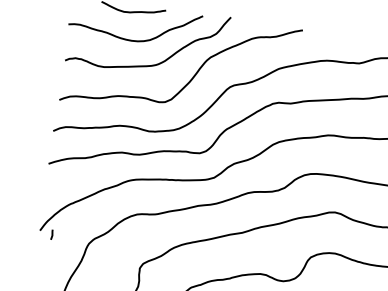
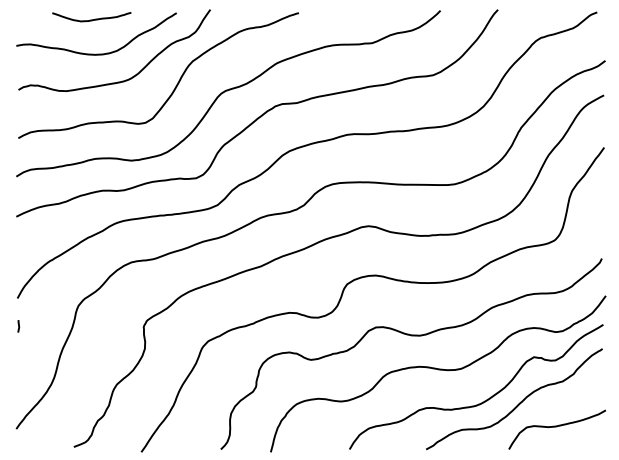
line: (51, 234) -> (18, 326), moved

